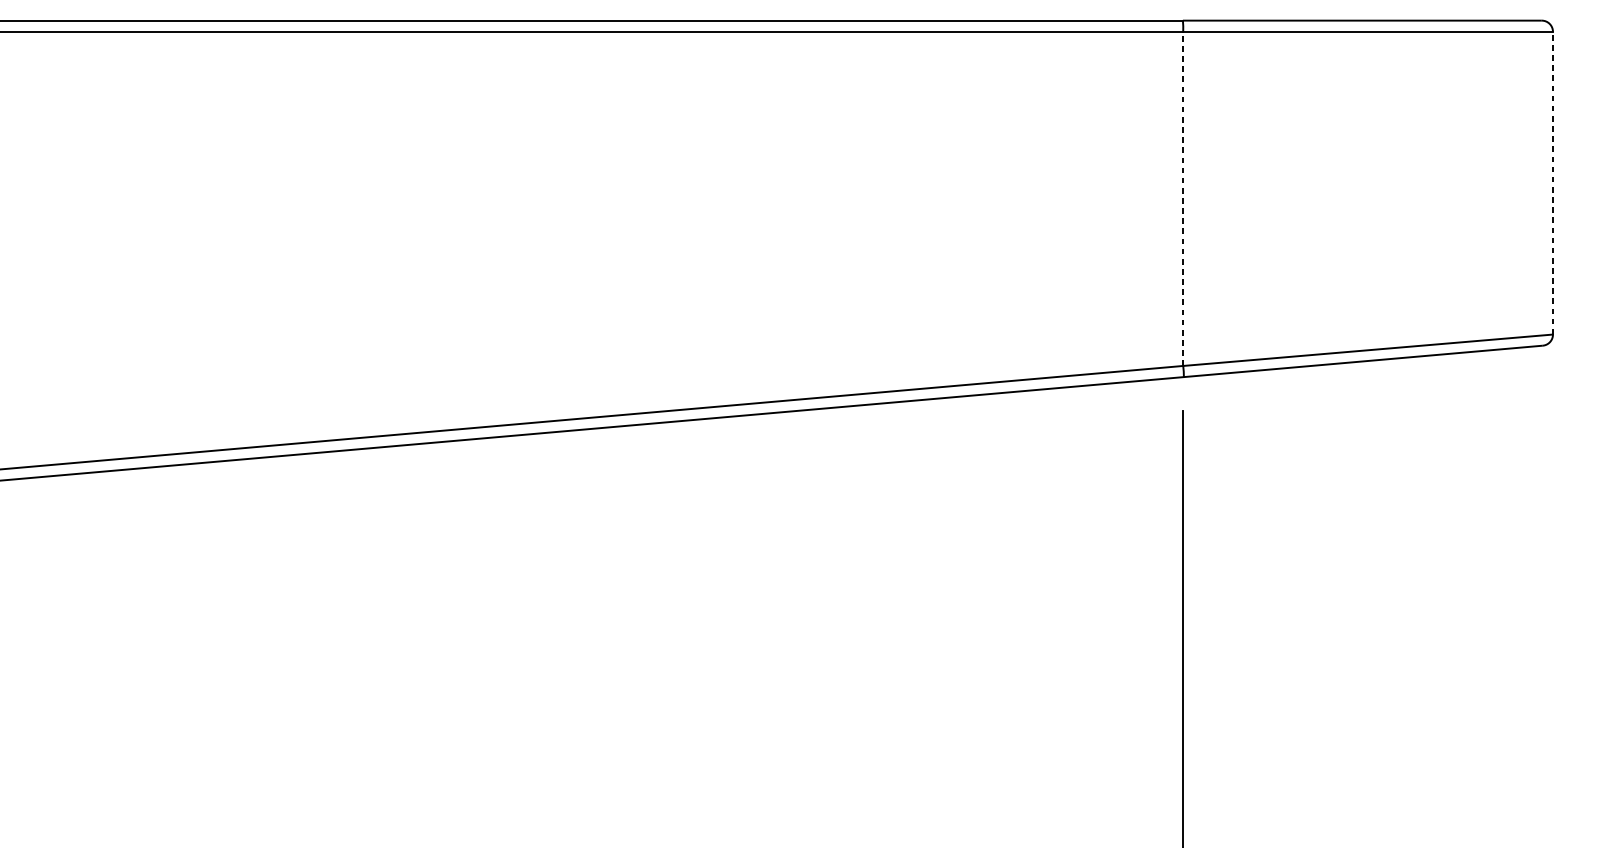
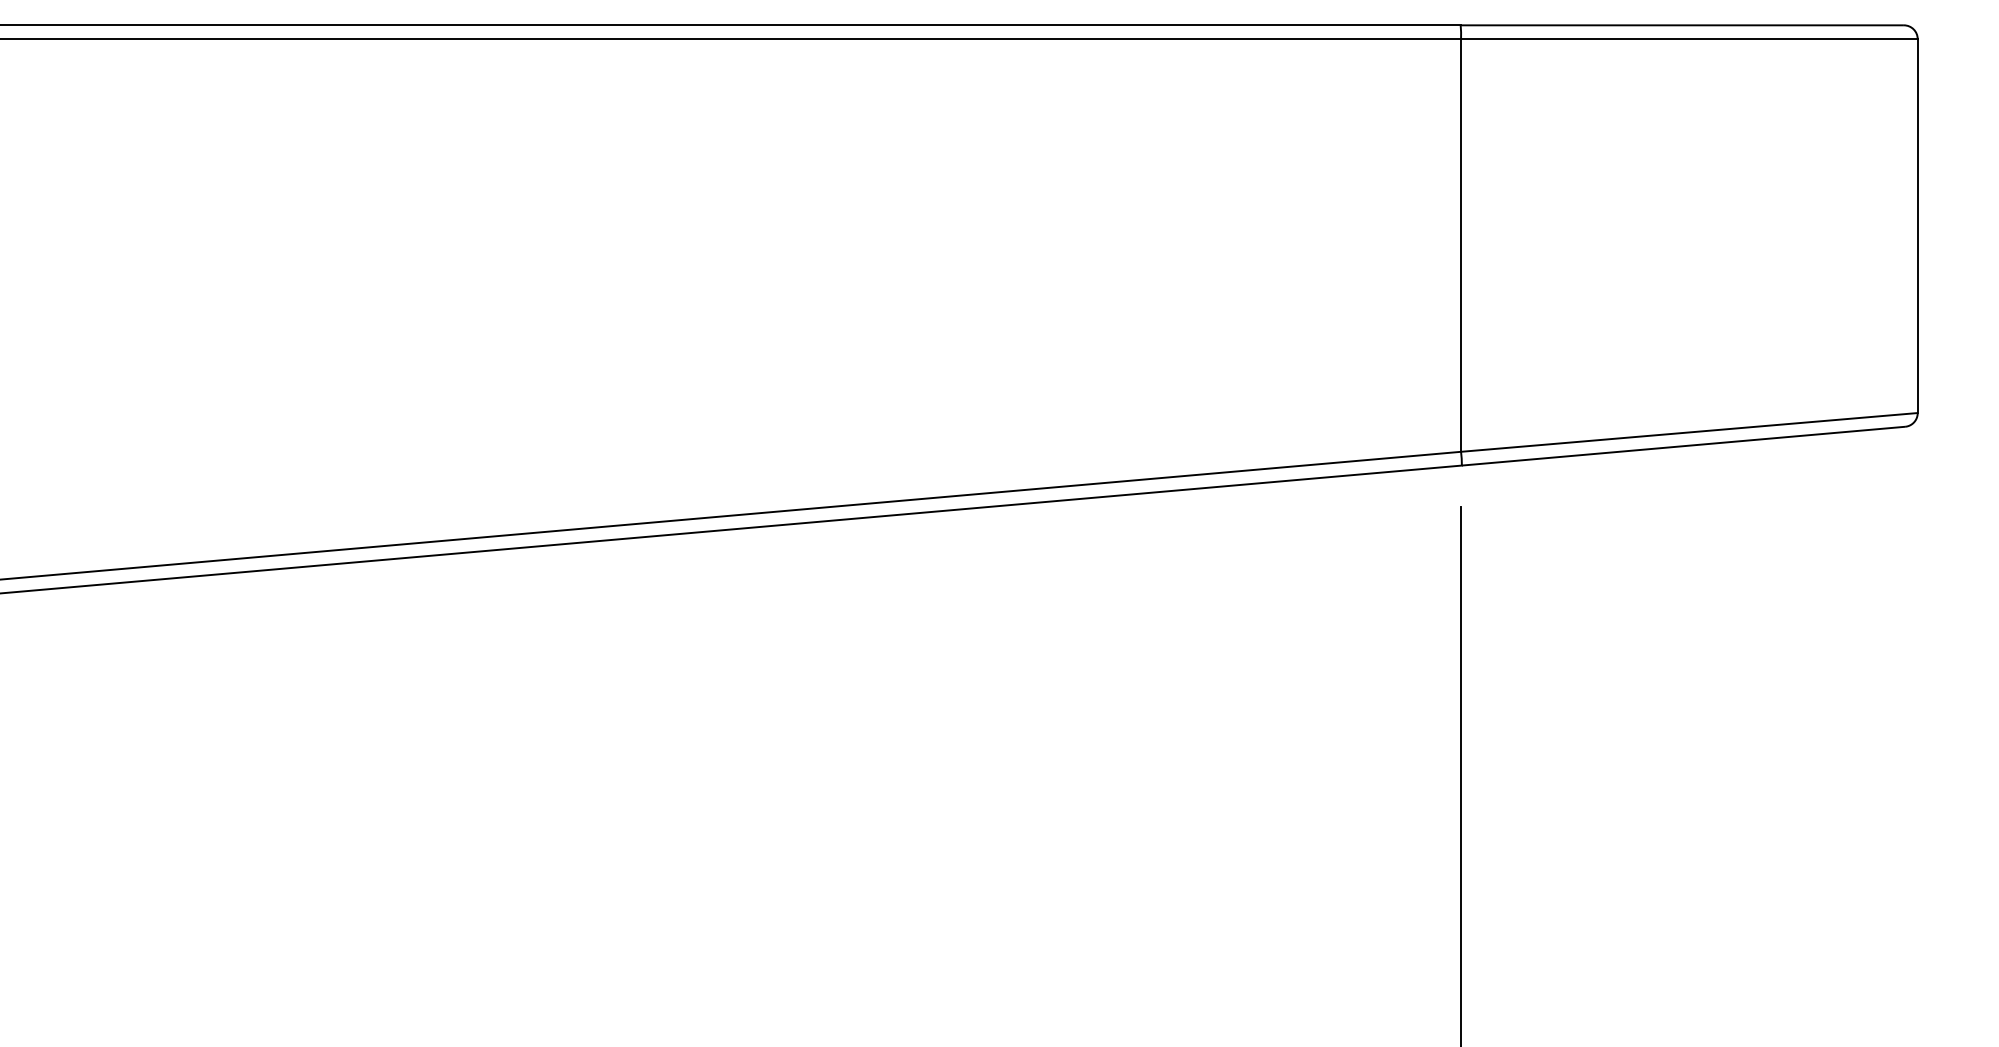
line: (1552, 183) -> (1917, 226), dashed -> solid
line: (1183, 198) -> (1461, 244), dashed -> solid

